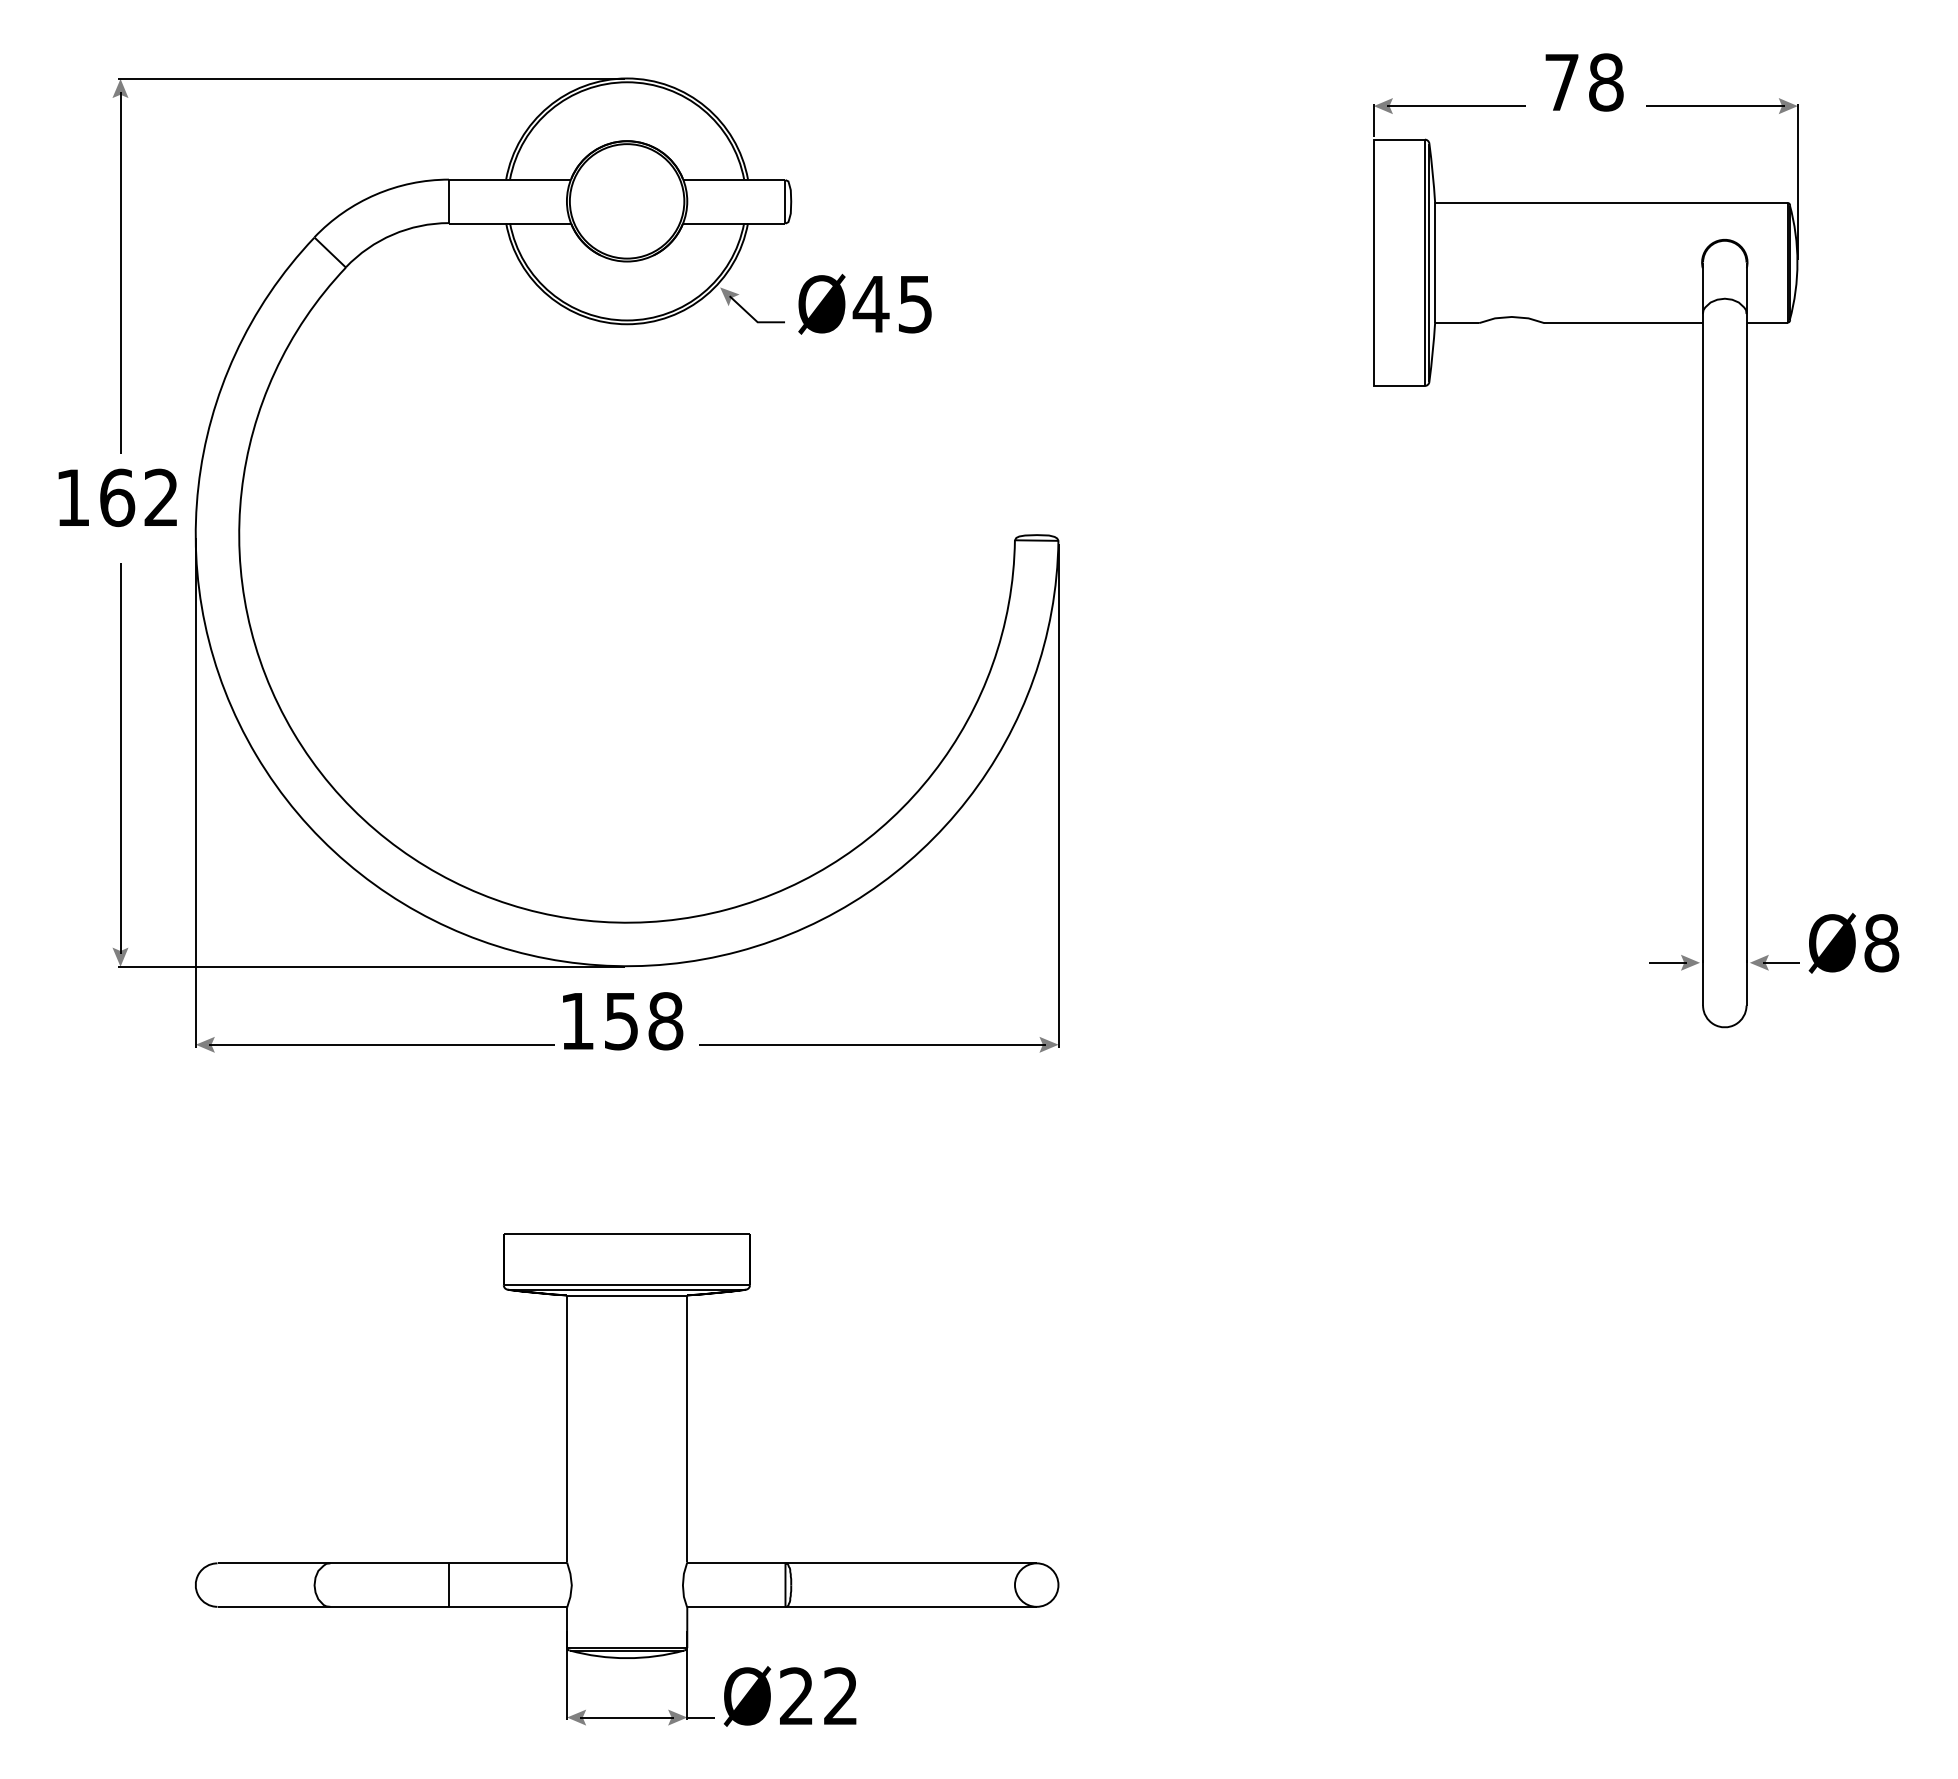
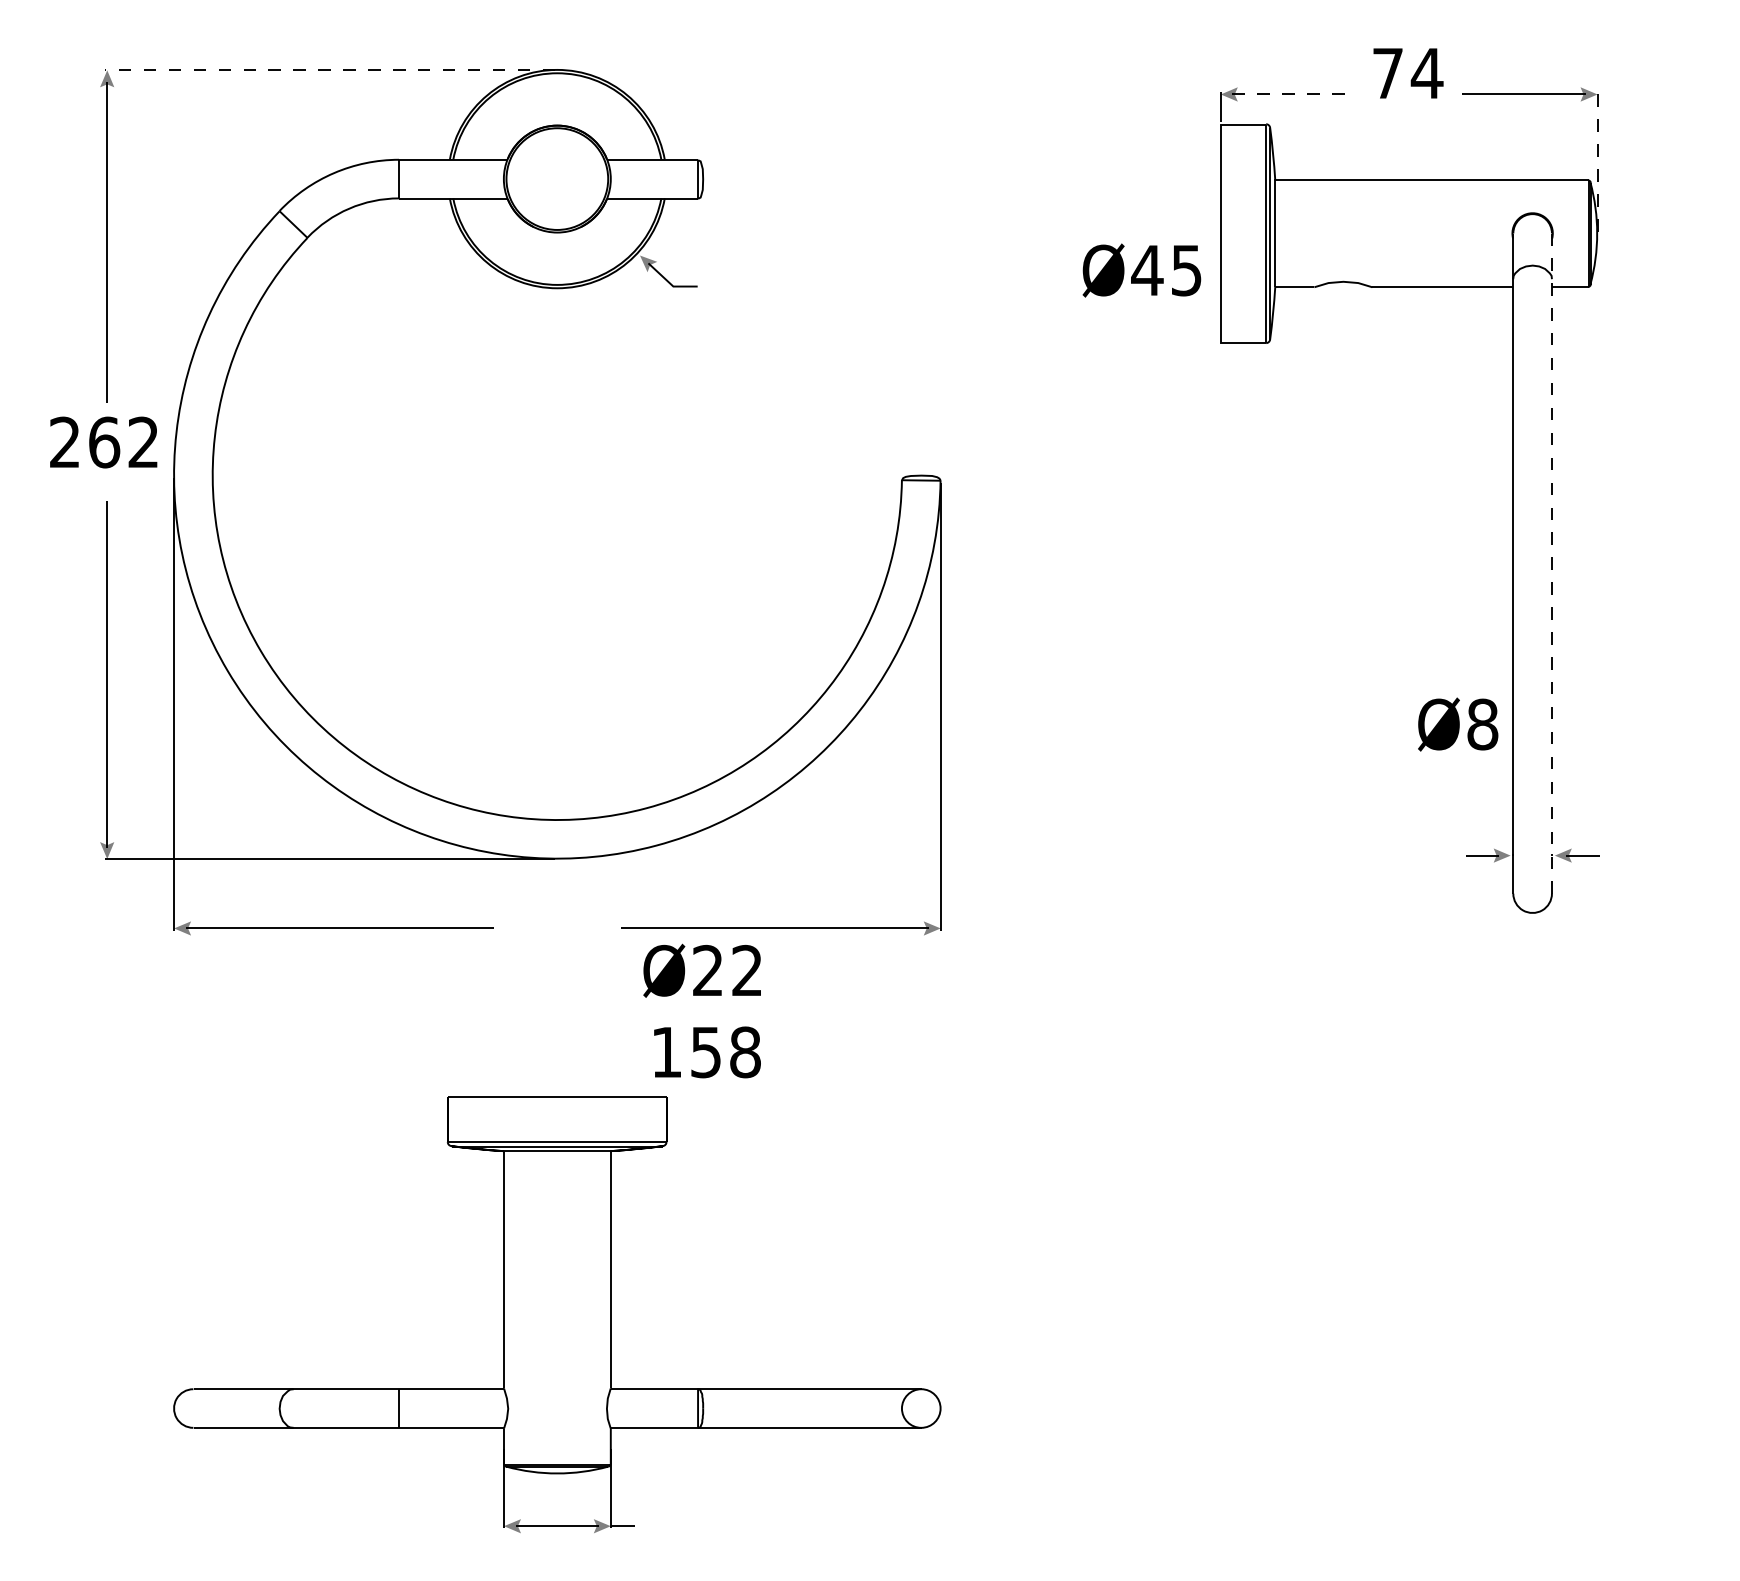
line: (370, 78) -> (329, 69), solid -> dashed
text: (1605, 82) -> (1426, 73), 78 -> 74
line: (1456, 106) -> (1294, 94), solid -> dashed
line: (1797, 181) -> (1597, 161), solid -> dashed
text: (864, 303) -> (1141, 269), moved
text: (72, 496) -> (64, 441), 162 -> 262
line: (1746, 634) -> (1551, 563), solid -> dashed
text: (1853, 943) -> (1457, 724), moved
text: (623, 1021) -> (707, 1052), moved
text: (789, 1696) -> (701, 970), moved

